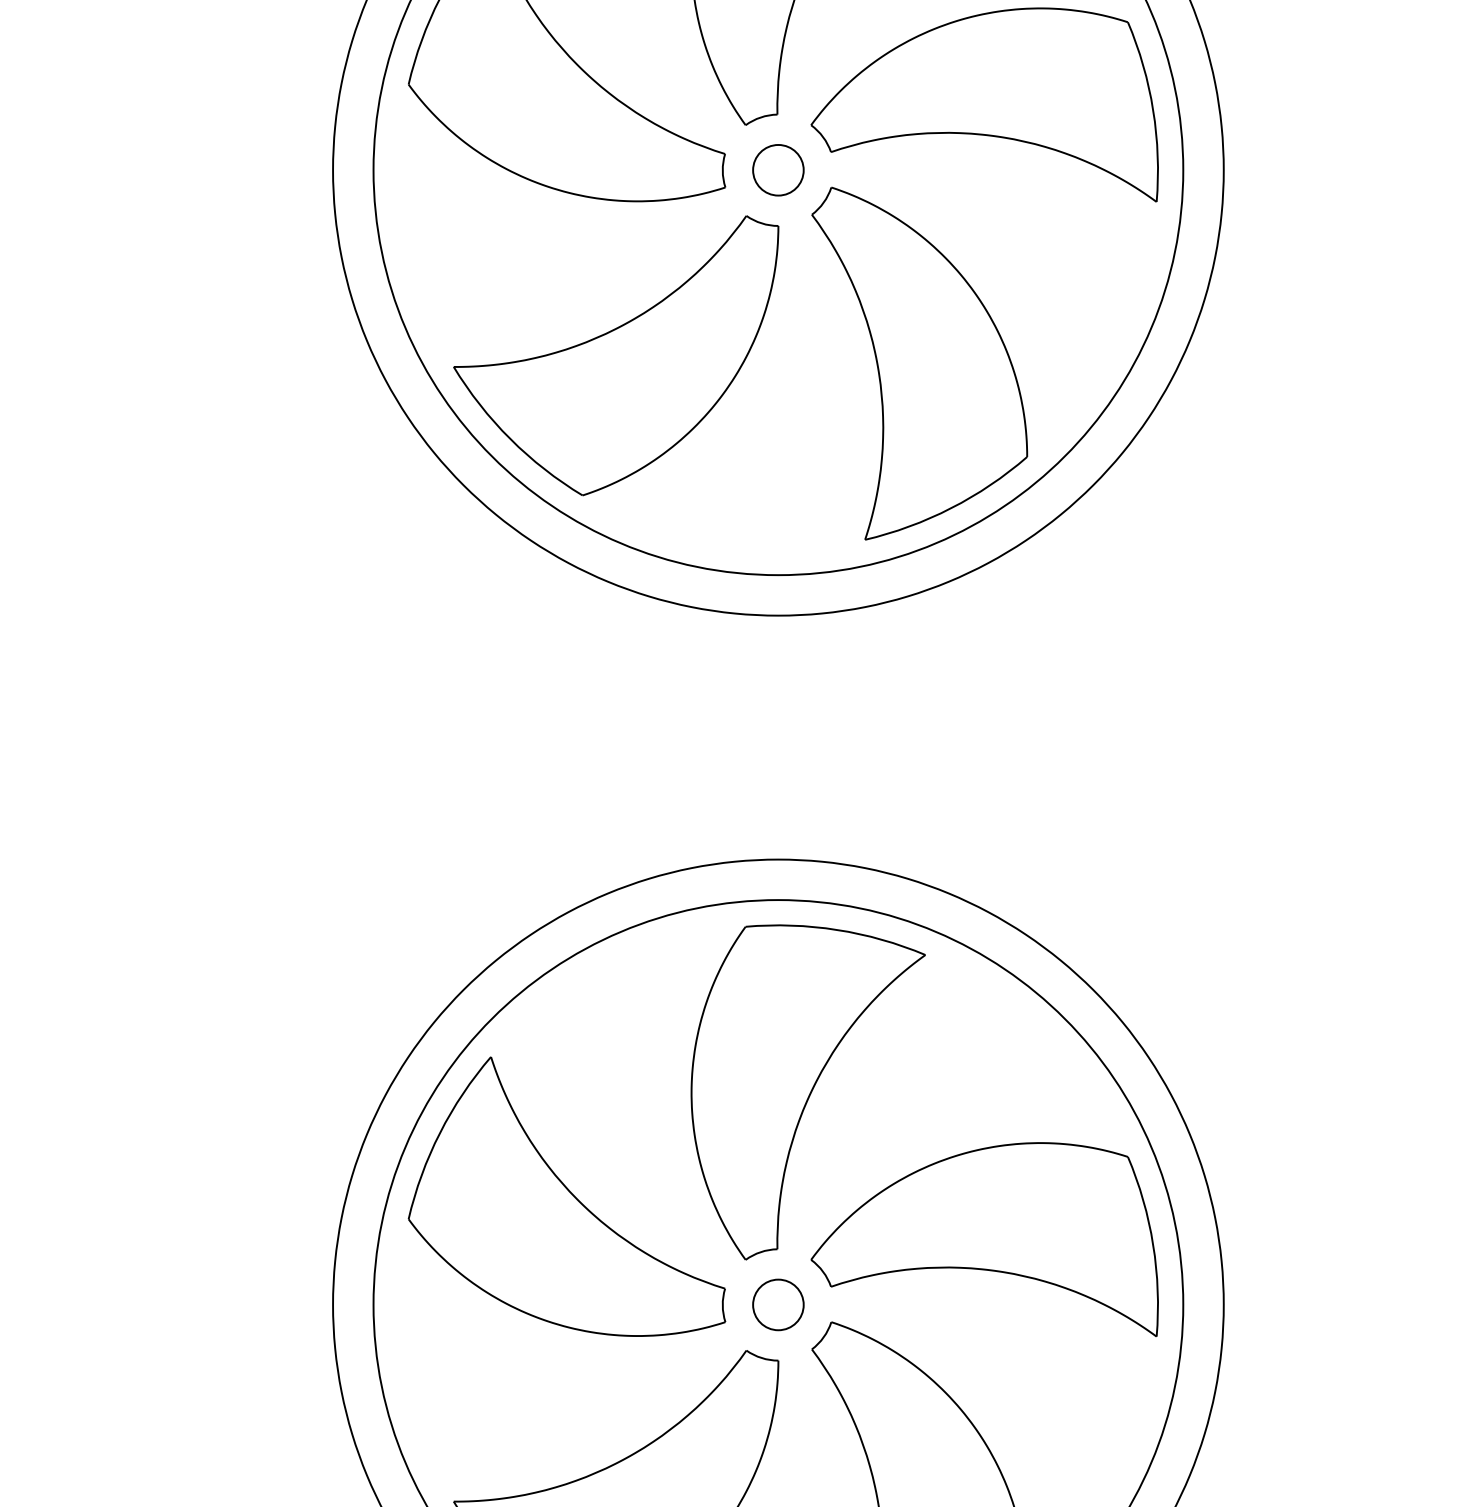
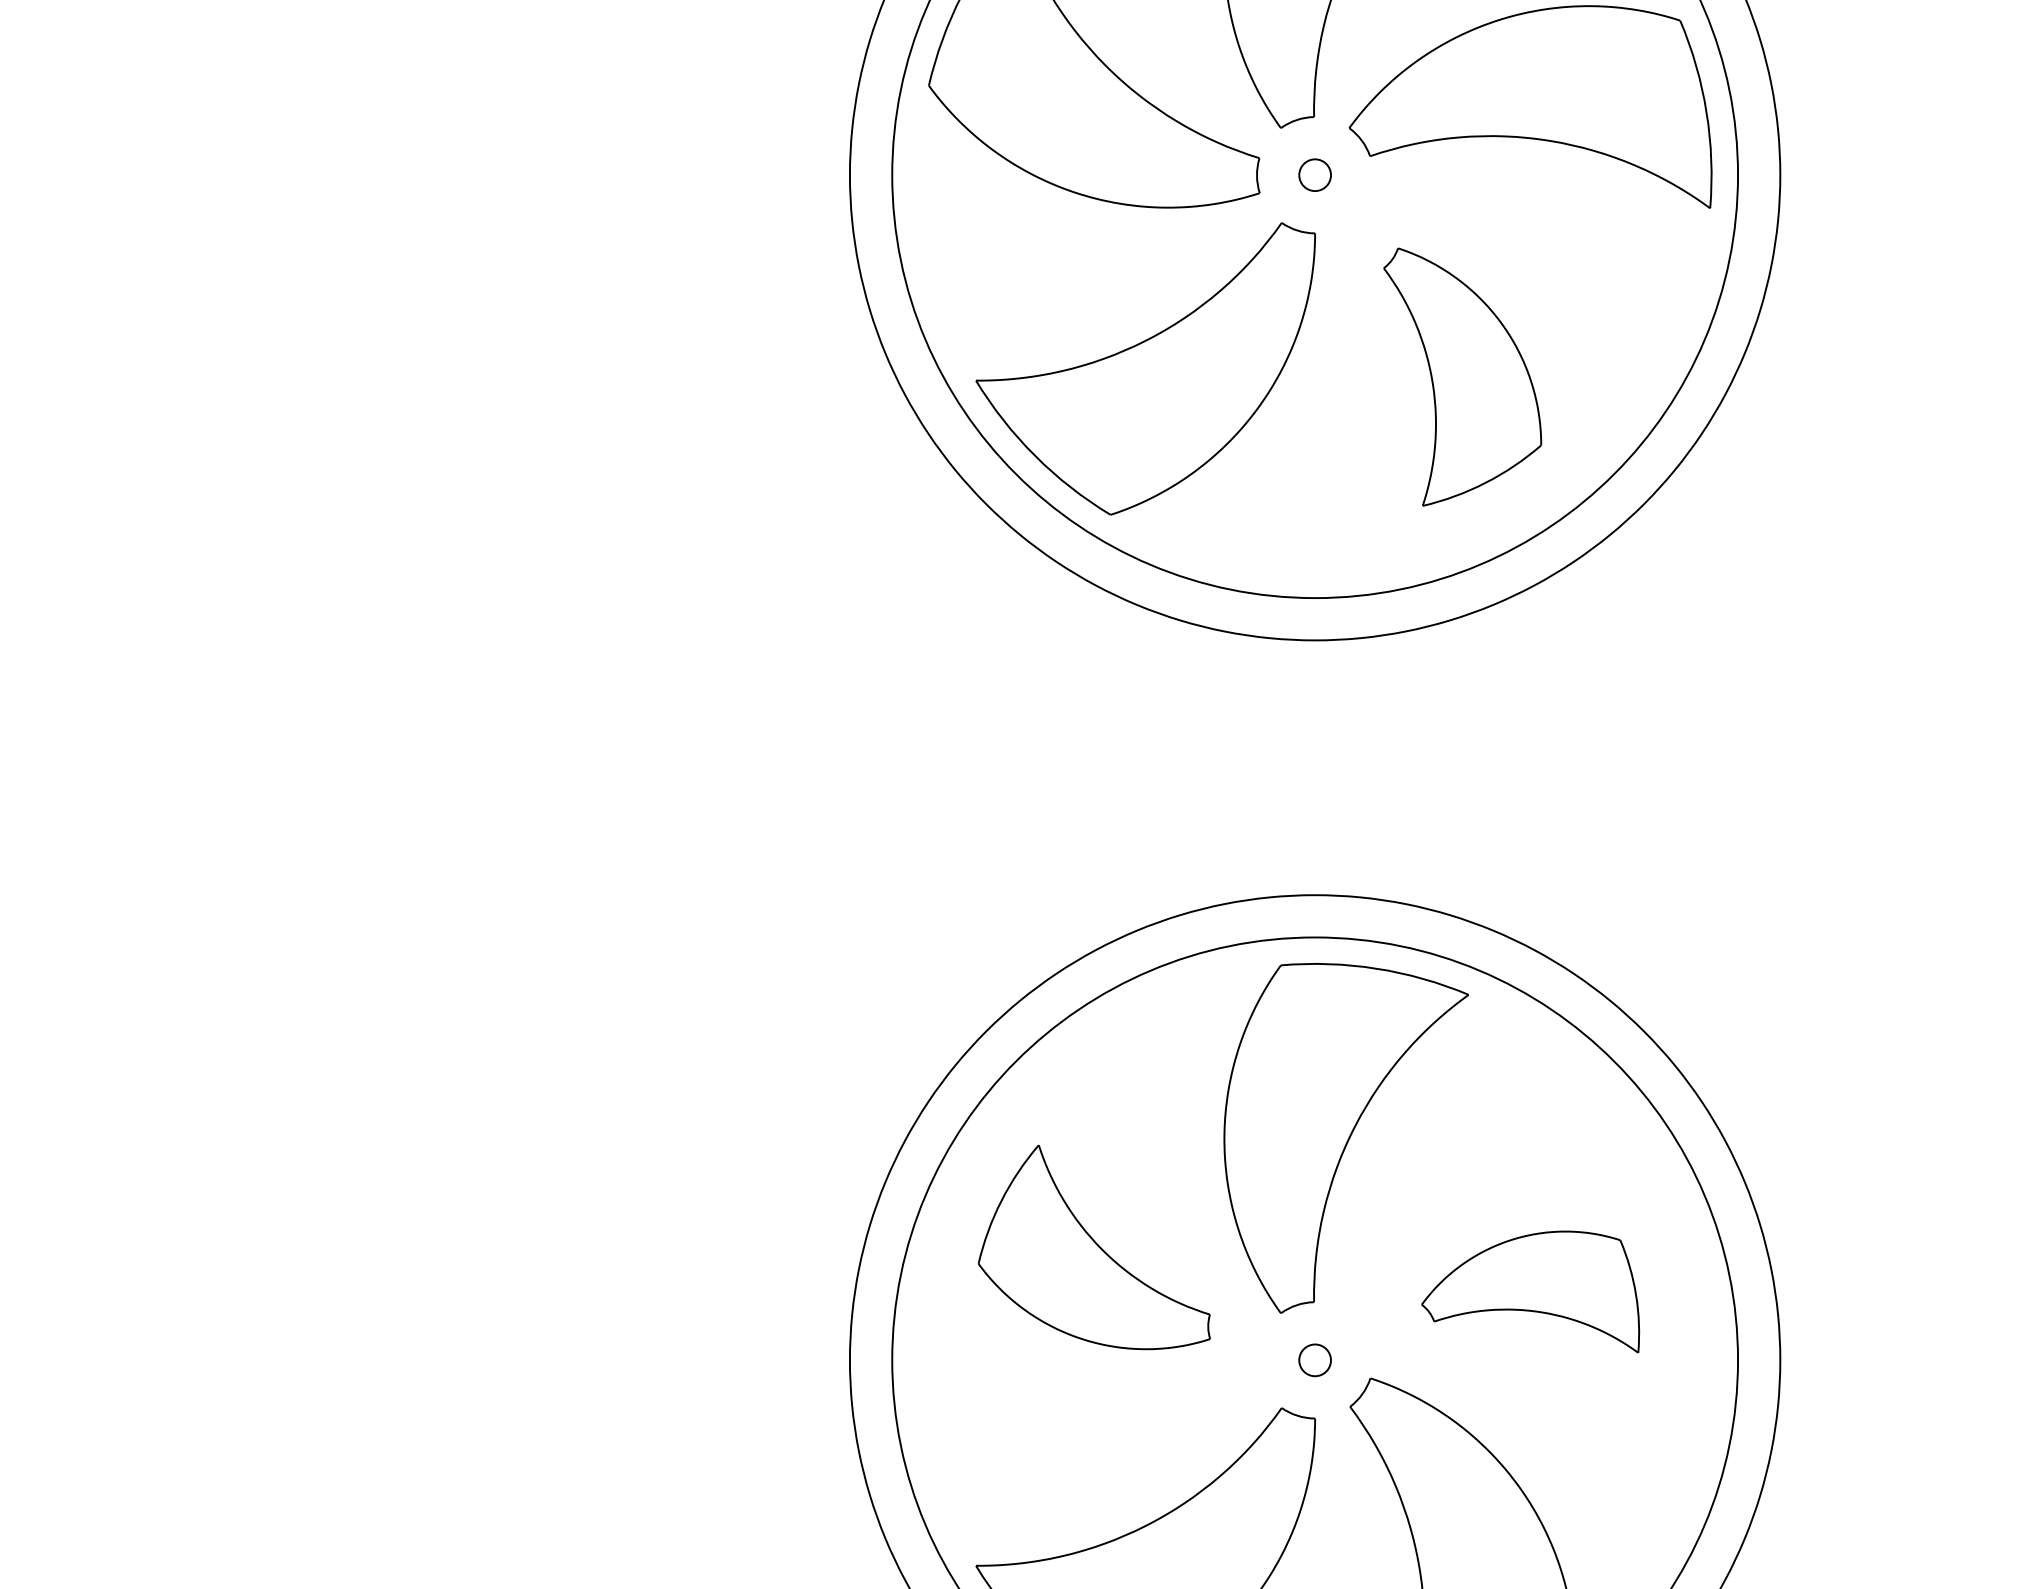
circle: (777, 169) -> (1314, 174), size x0.6
part: (919, 362) -> (1462, 376), size x0.7
part: (567, 1196) -> (1094, 1247), size x0.7
part: (984, 1239) -> (1530, 1291), size x0.6
circle: (777, 1304) -> (1314, 1359), size x0.6

